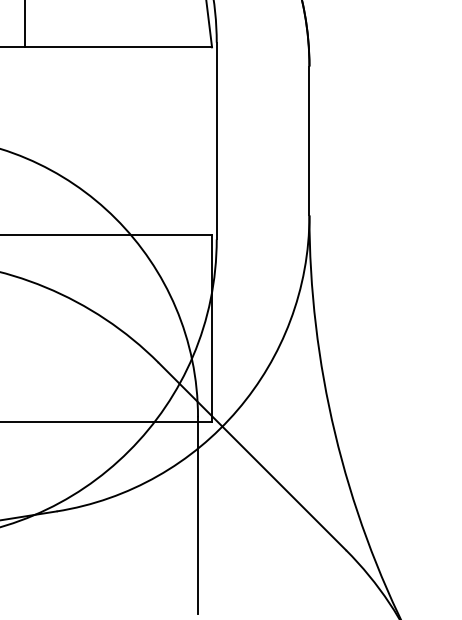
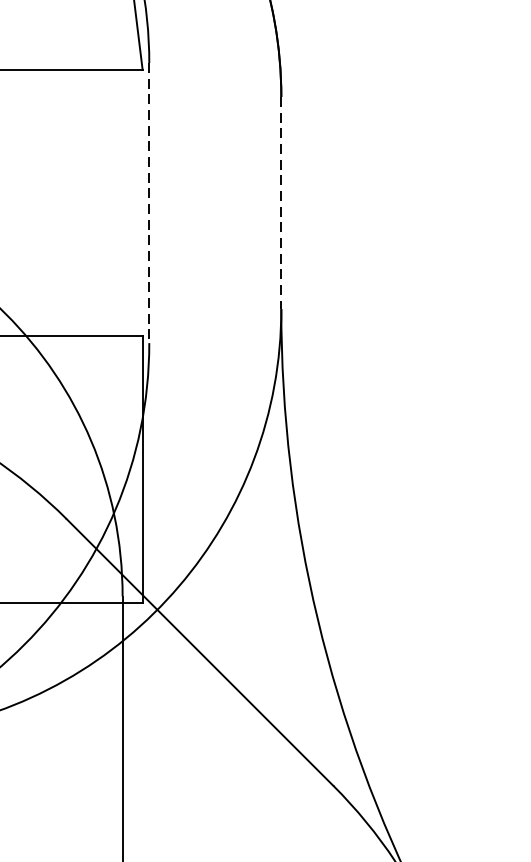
line: (216, 141) -> (148, 203), solid -> dashed
line: (309, 141) -> (281, 203), solid -> dashed

